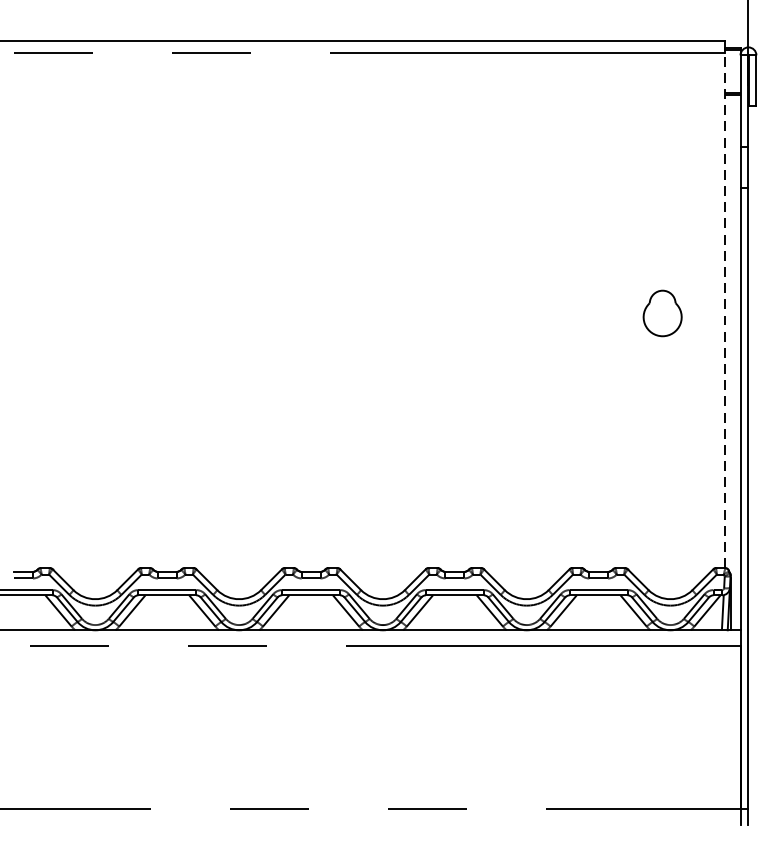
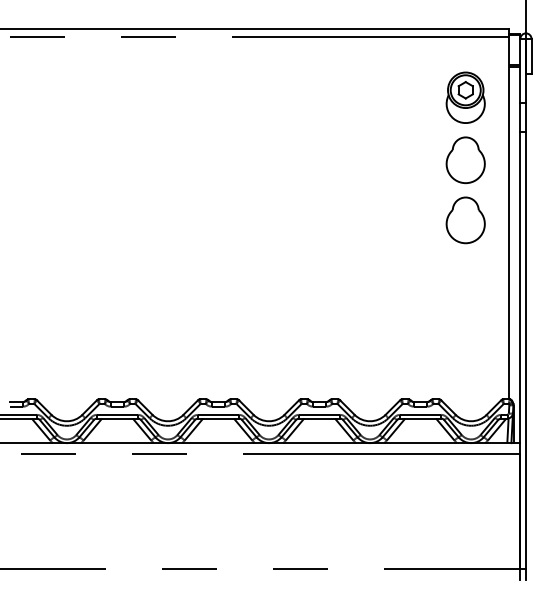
part: (662, 138) -> (465, 97), added
part: (662, 228) -> (465, 160), added
line: (725, 309) -> (509, 217), dashed -> solid
part: (662, 313) -> (465, 220), size x1.43

